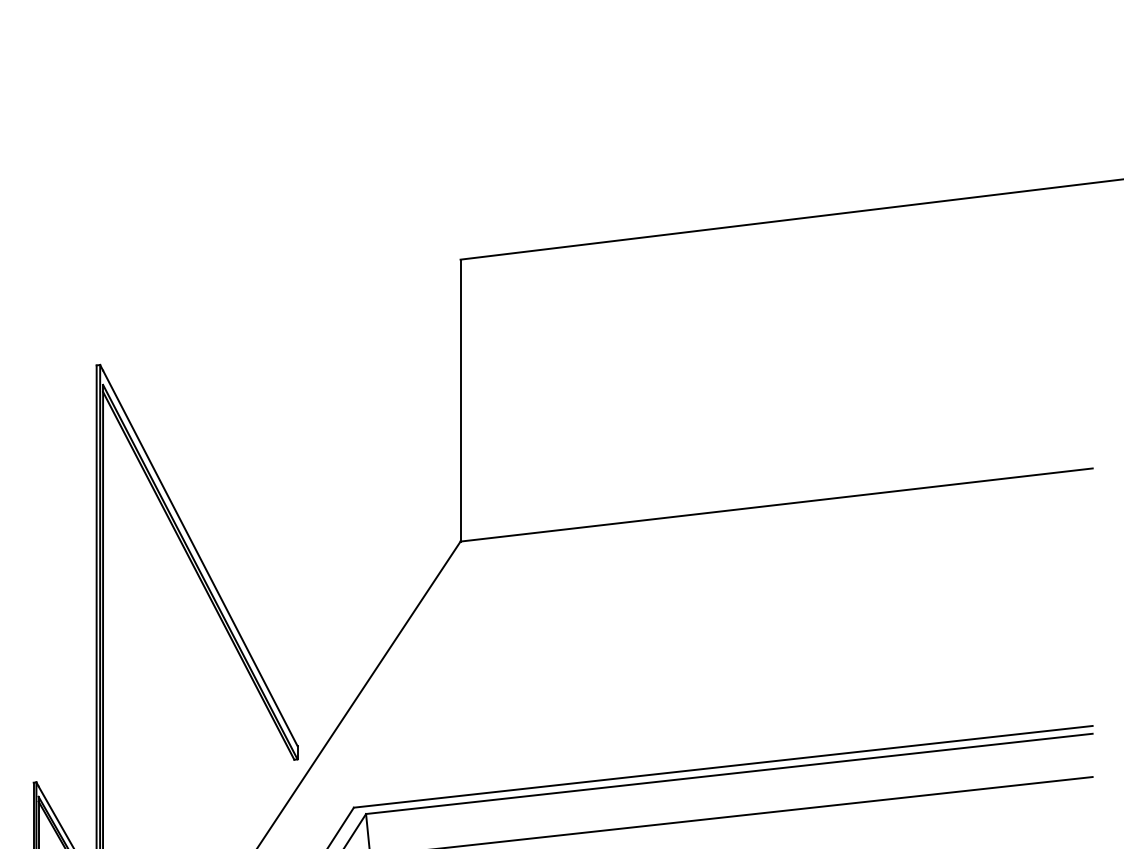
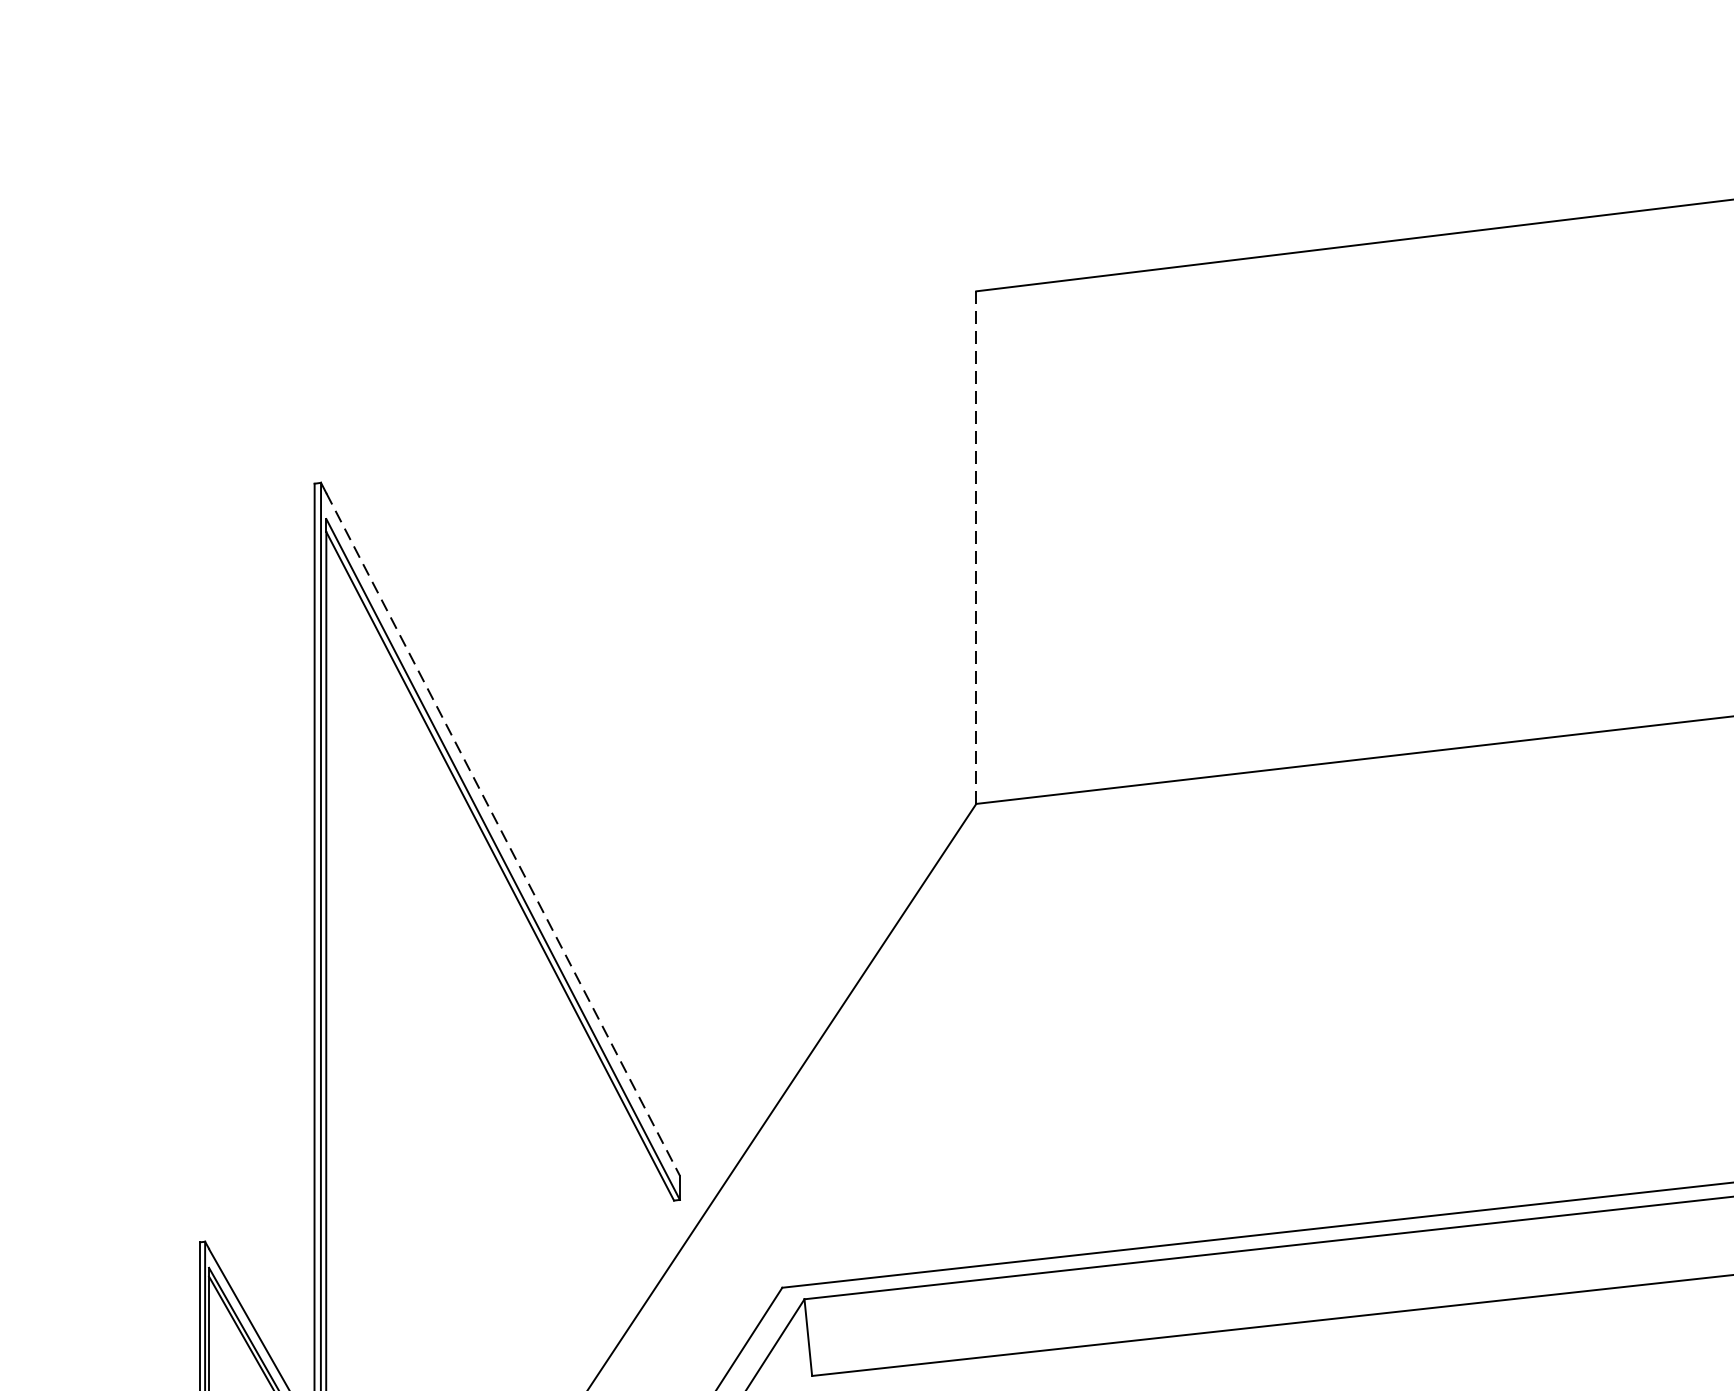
line: (460, 400) -> (976, 547), solid -> dashed
line: (200, 558) -> (503, 834), solid -> dashed

